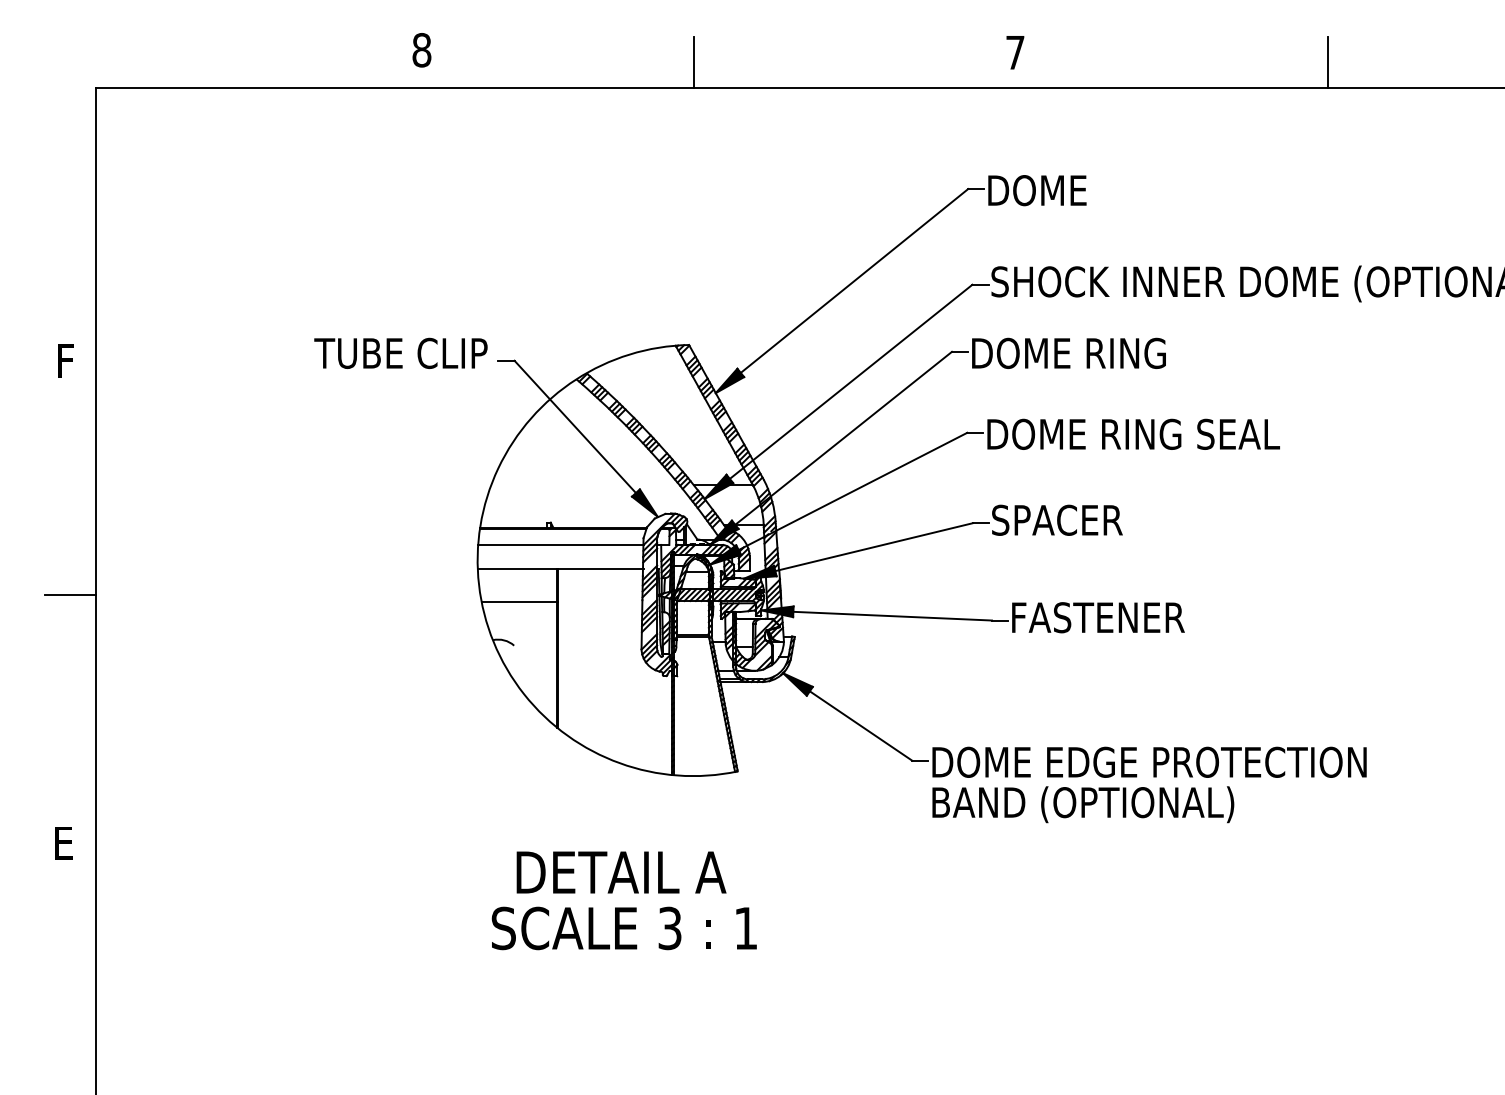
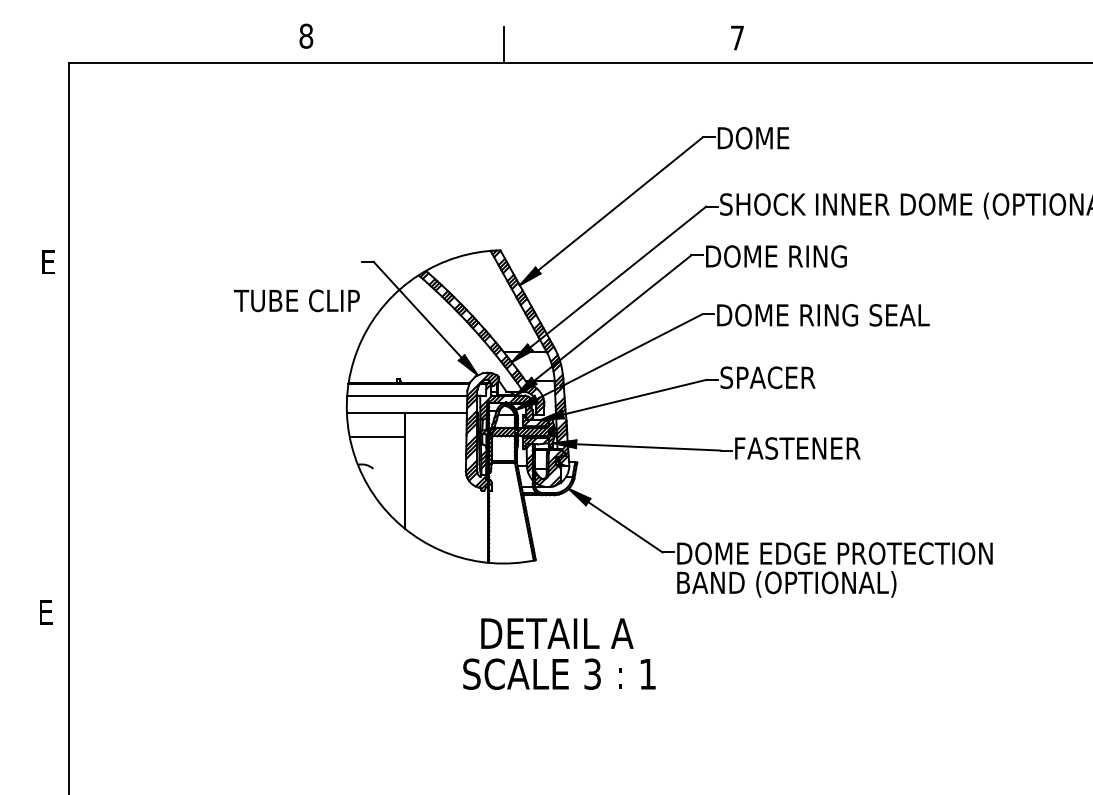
line: (1327, 62) -> (964, 45), removed
text: (400, 352) -> (296, 300), moved
text: (68, 360) -> (49, 261), F -> E
line: (70, 594) -> (51, 431), removed
text: (623, 900) -> (558, 653), moved

